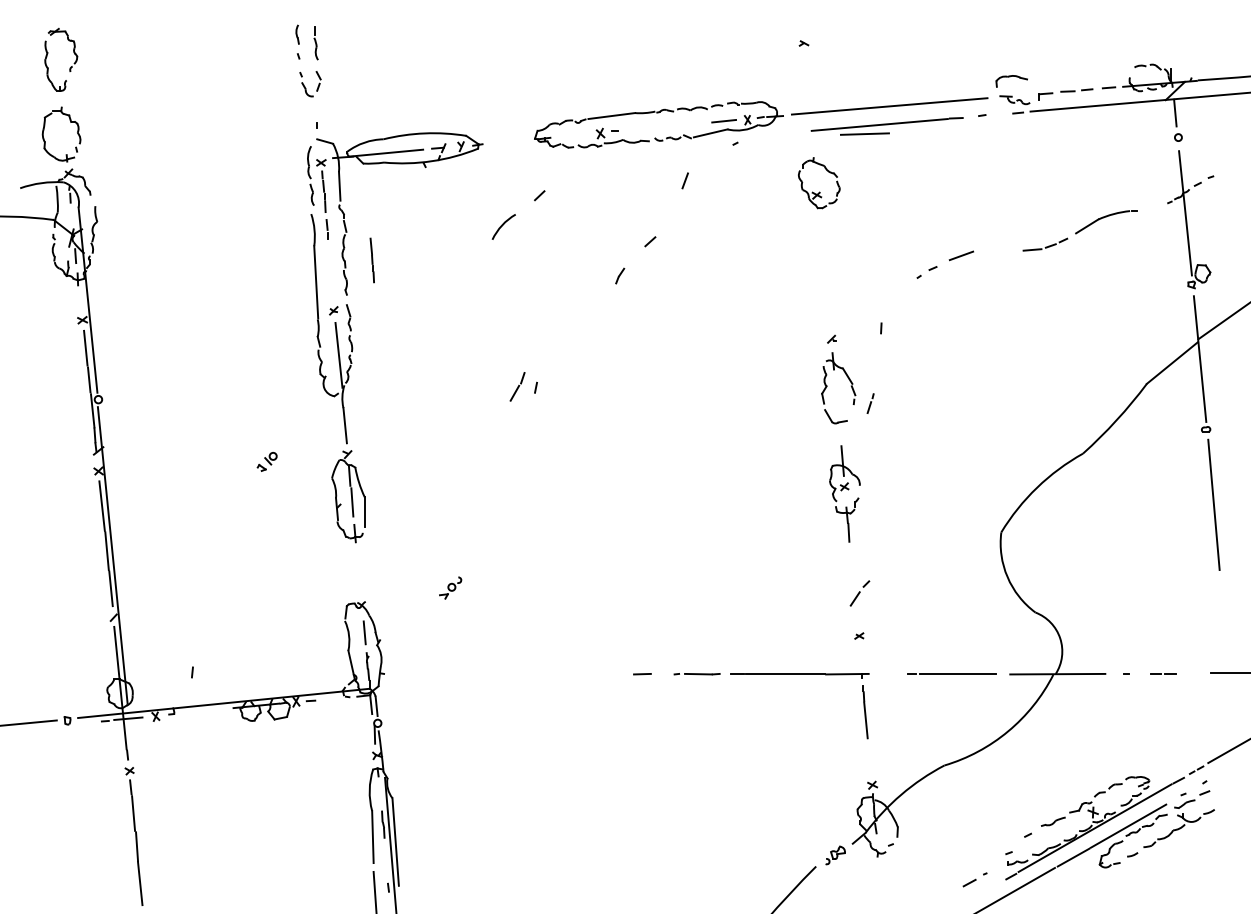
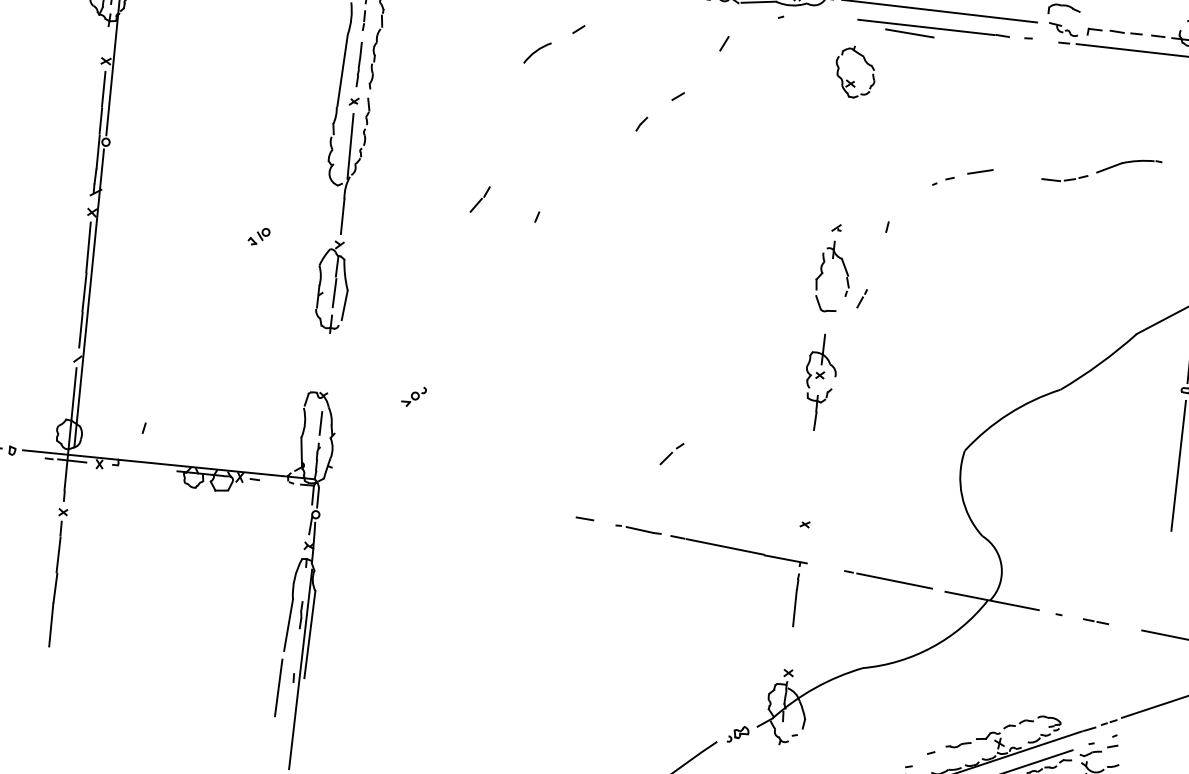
line: (371, 260) -> (358, 64), moved
part: (517, 386) -> (480, 199), moved
part: (859, 593) -> (671, 454), moved

